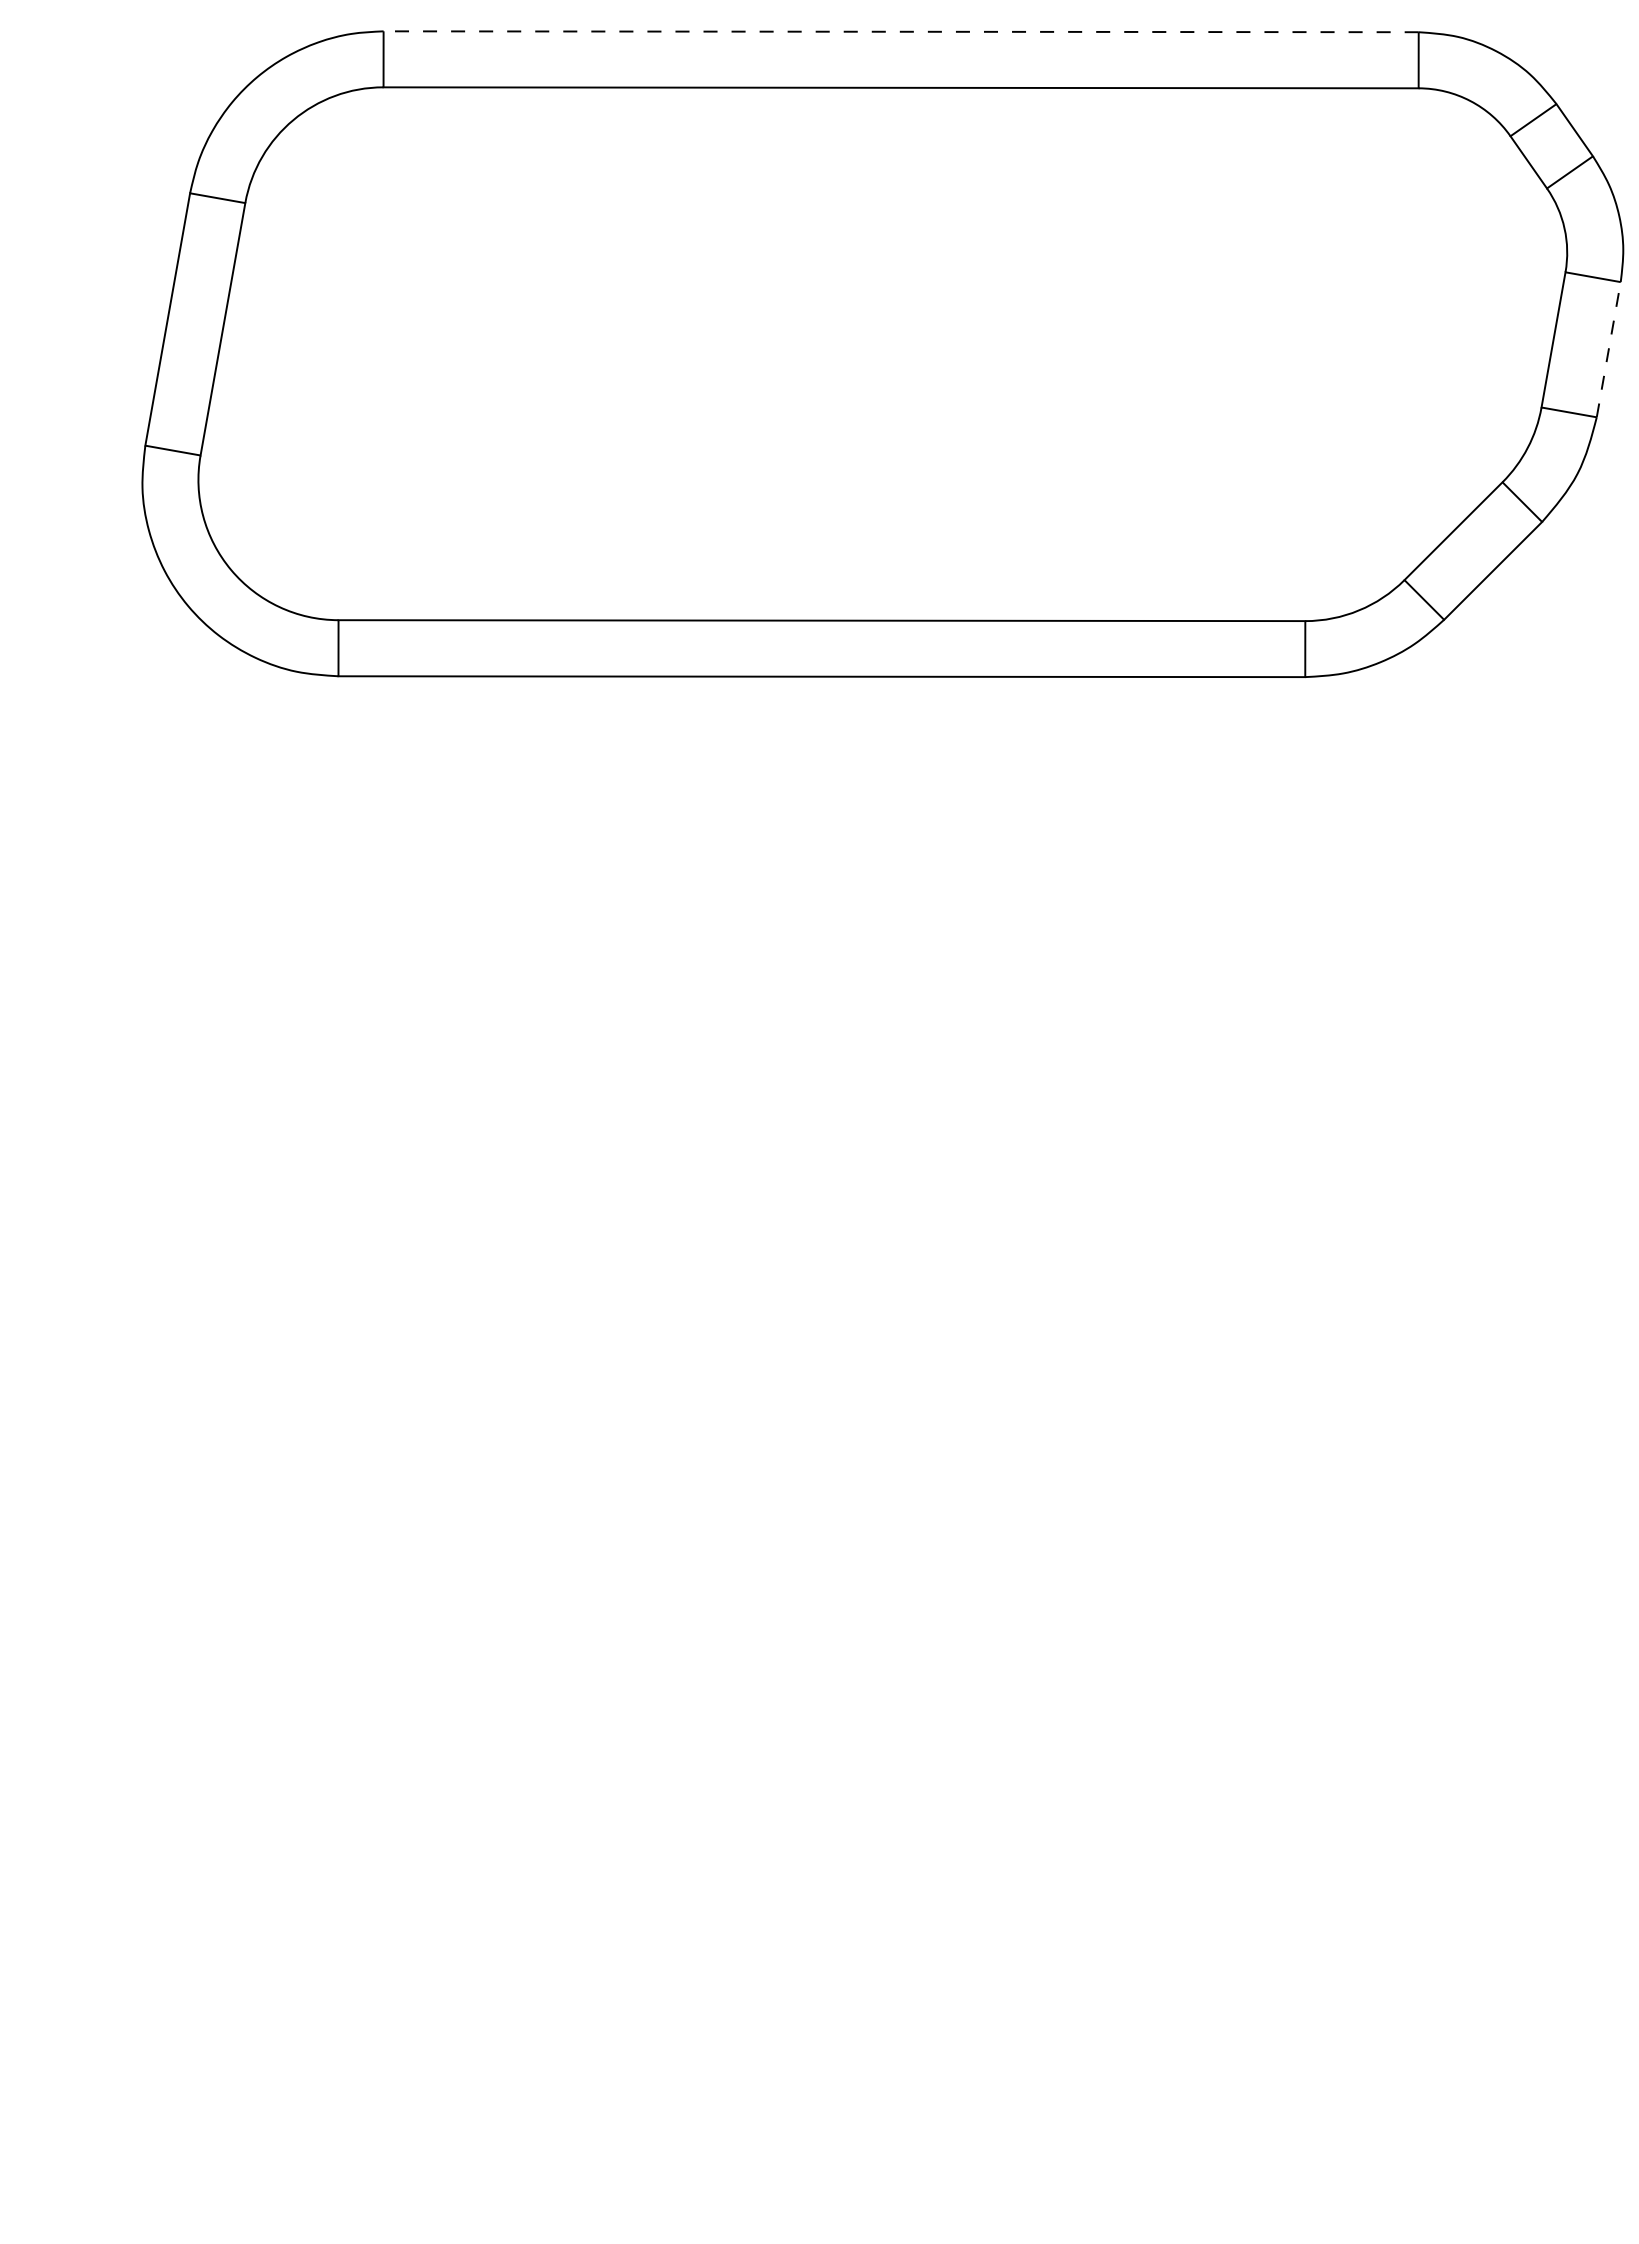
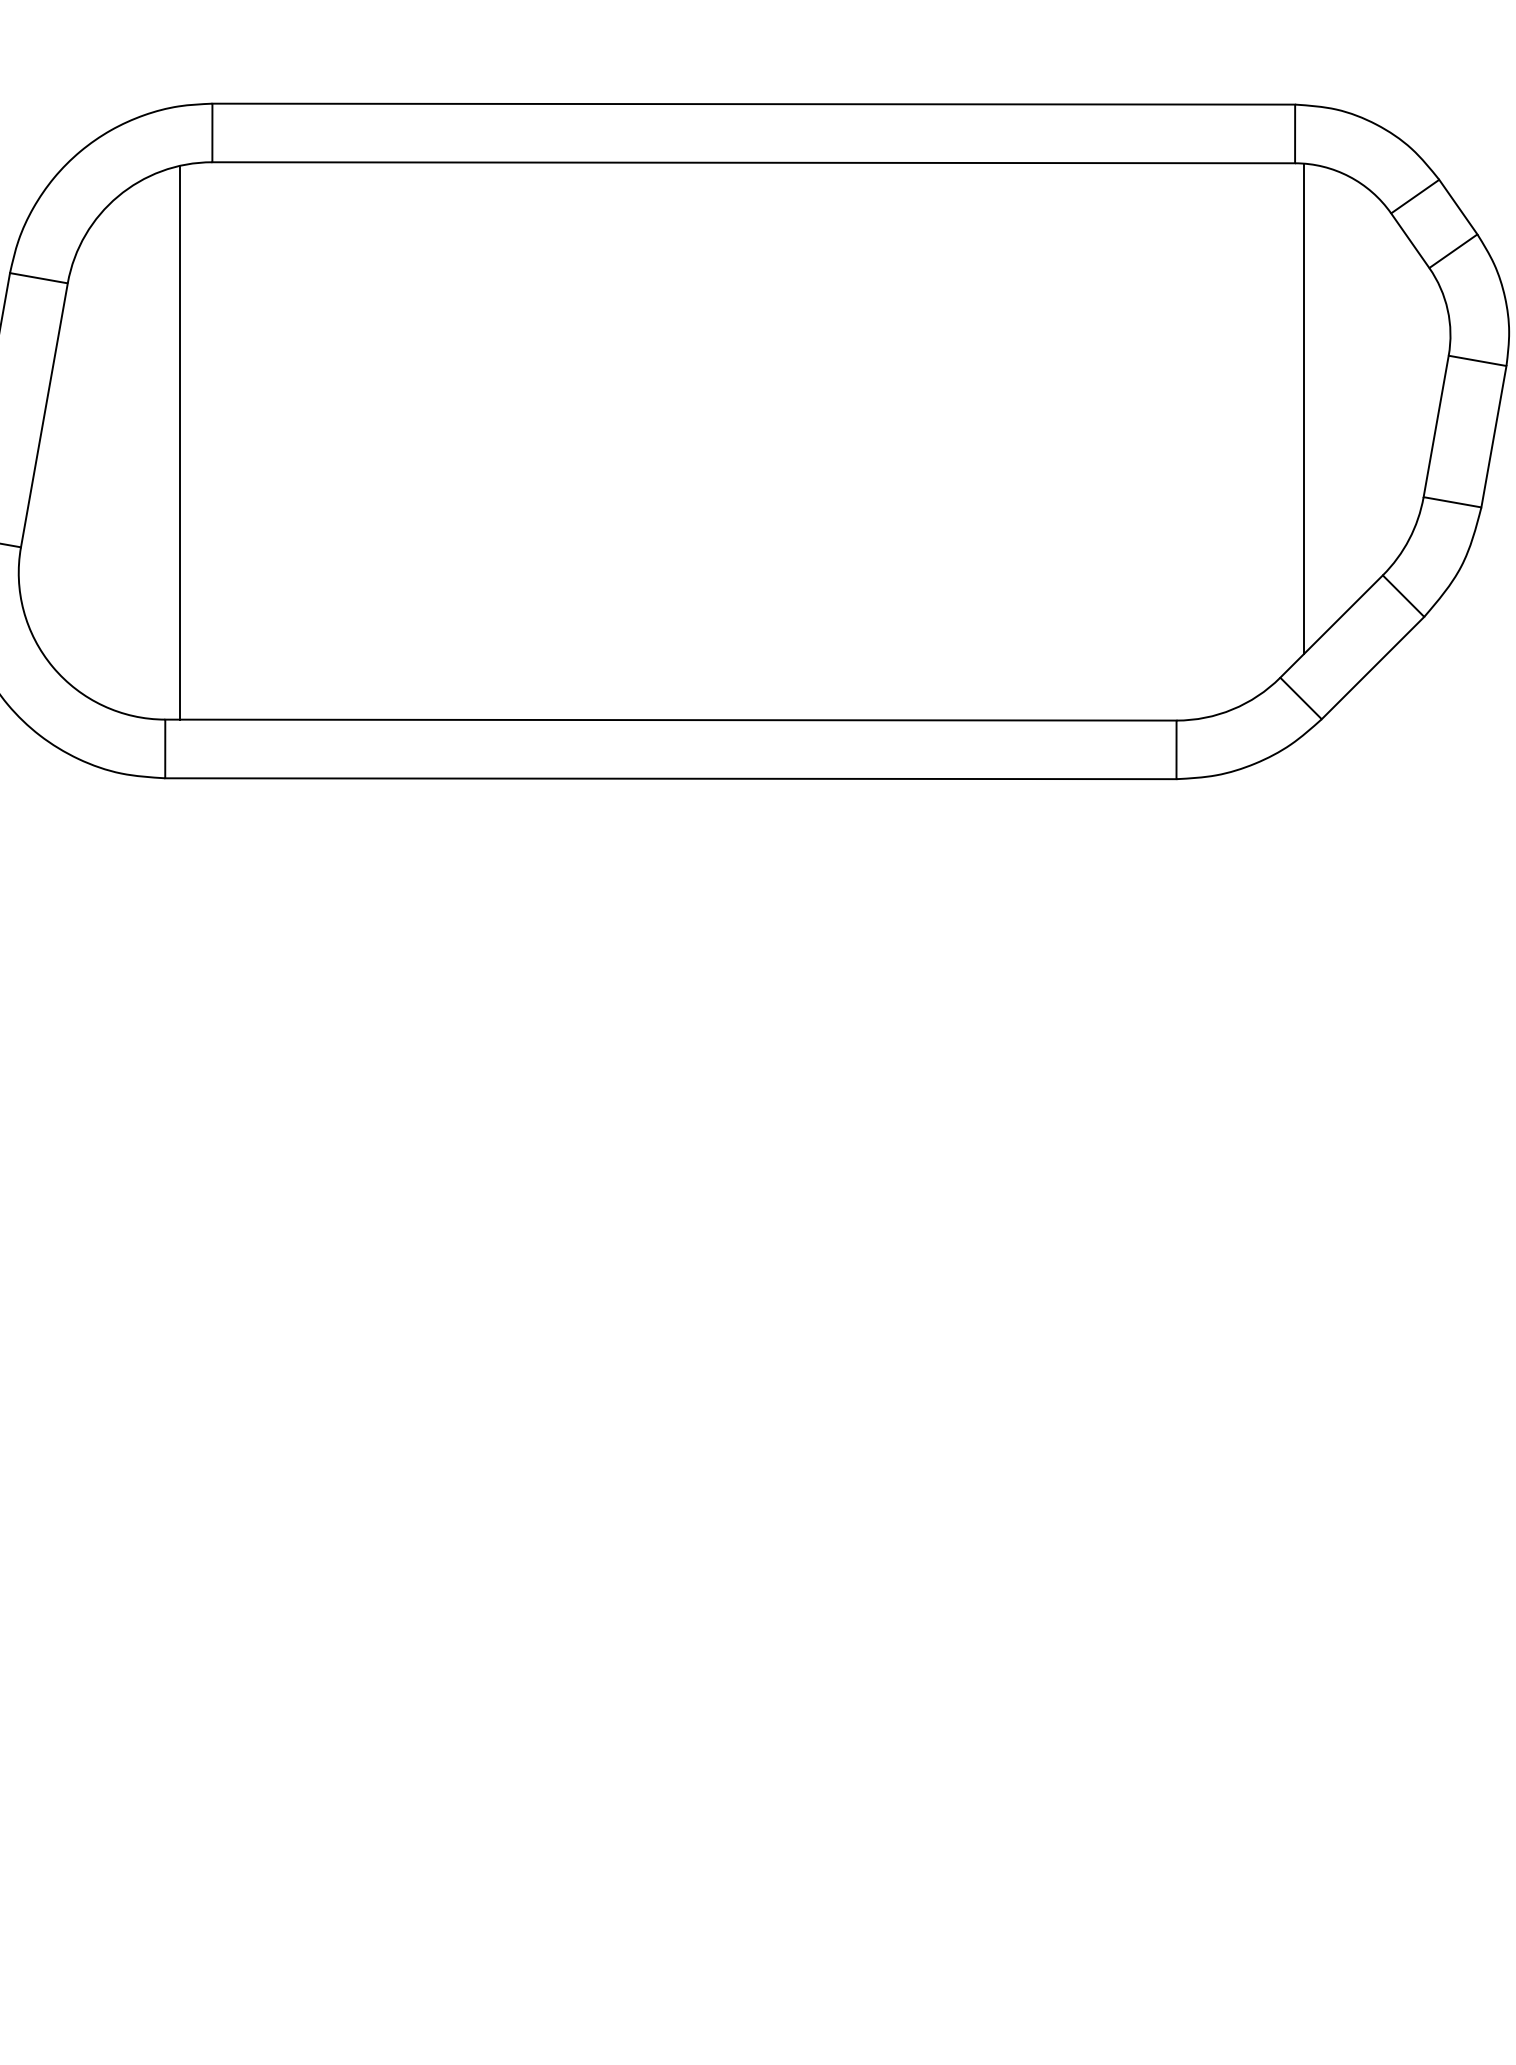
line: (901, 31) -> (754, 103), dashed -> solid
line: (1426, 322) -> (1303, 408), added
line: (1608, 349) -> (1493, 436), dashed -> solid
line: (352, 355) -> (179, 442), added

